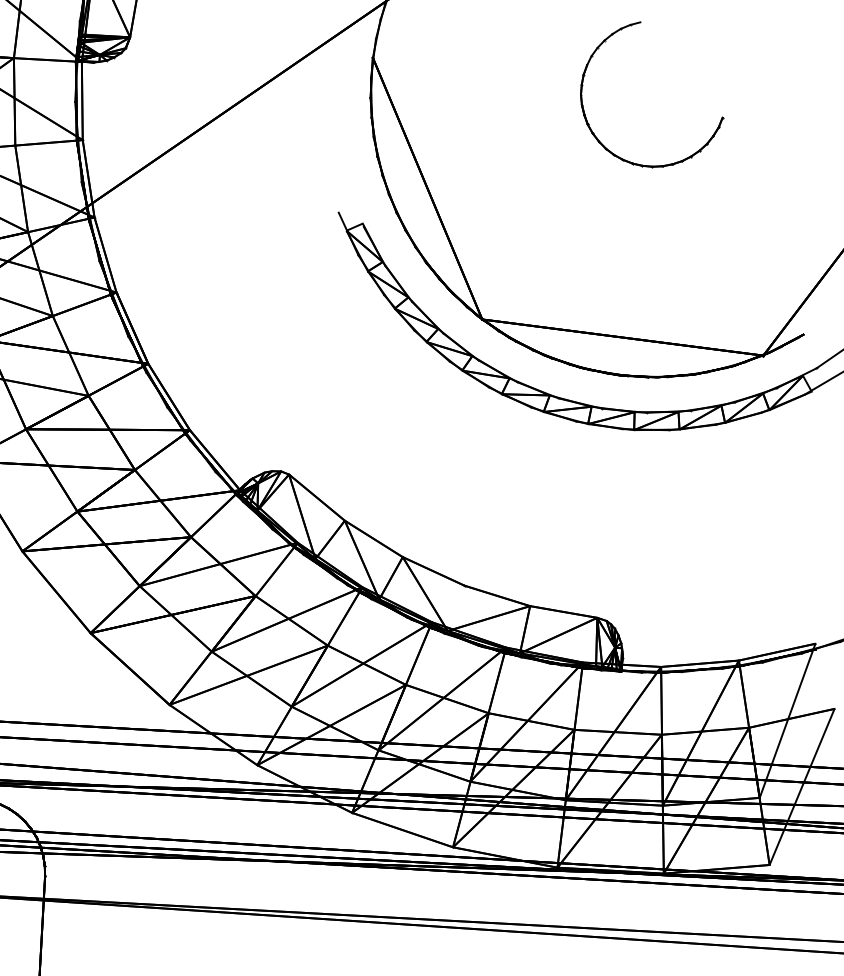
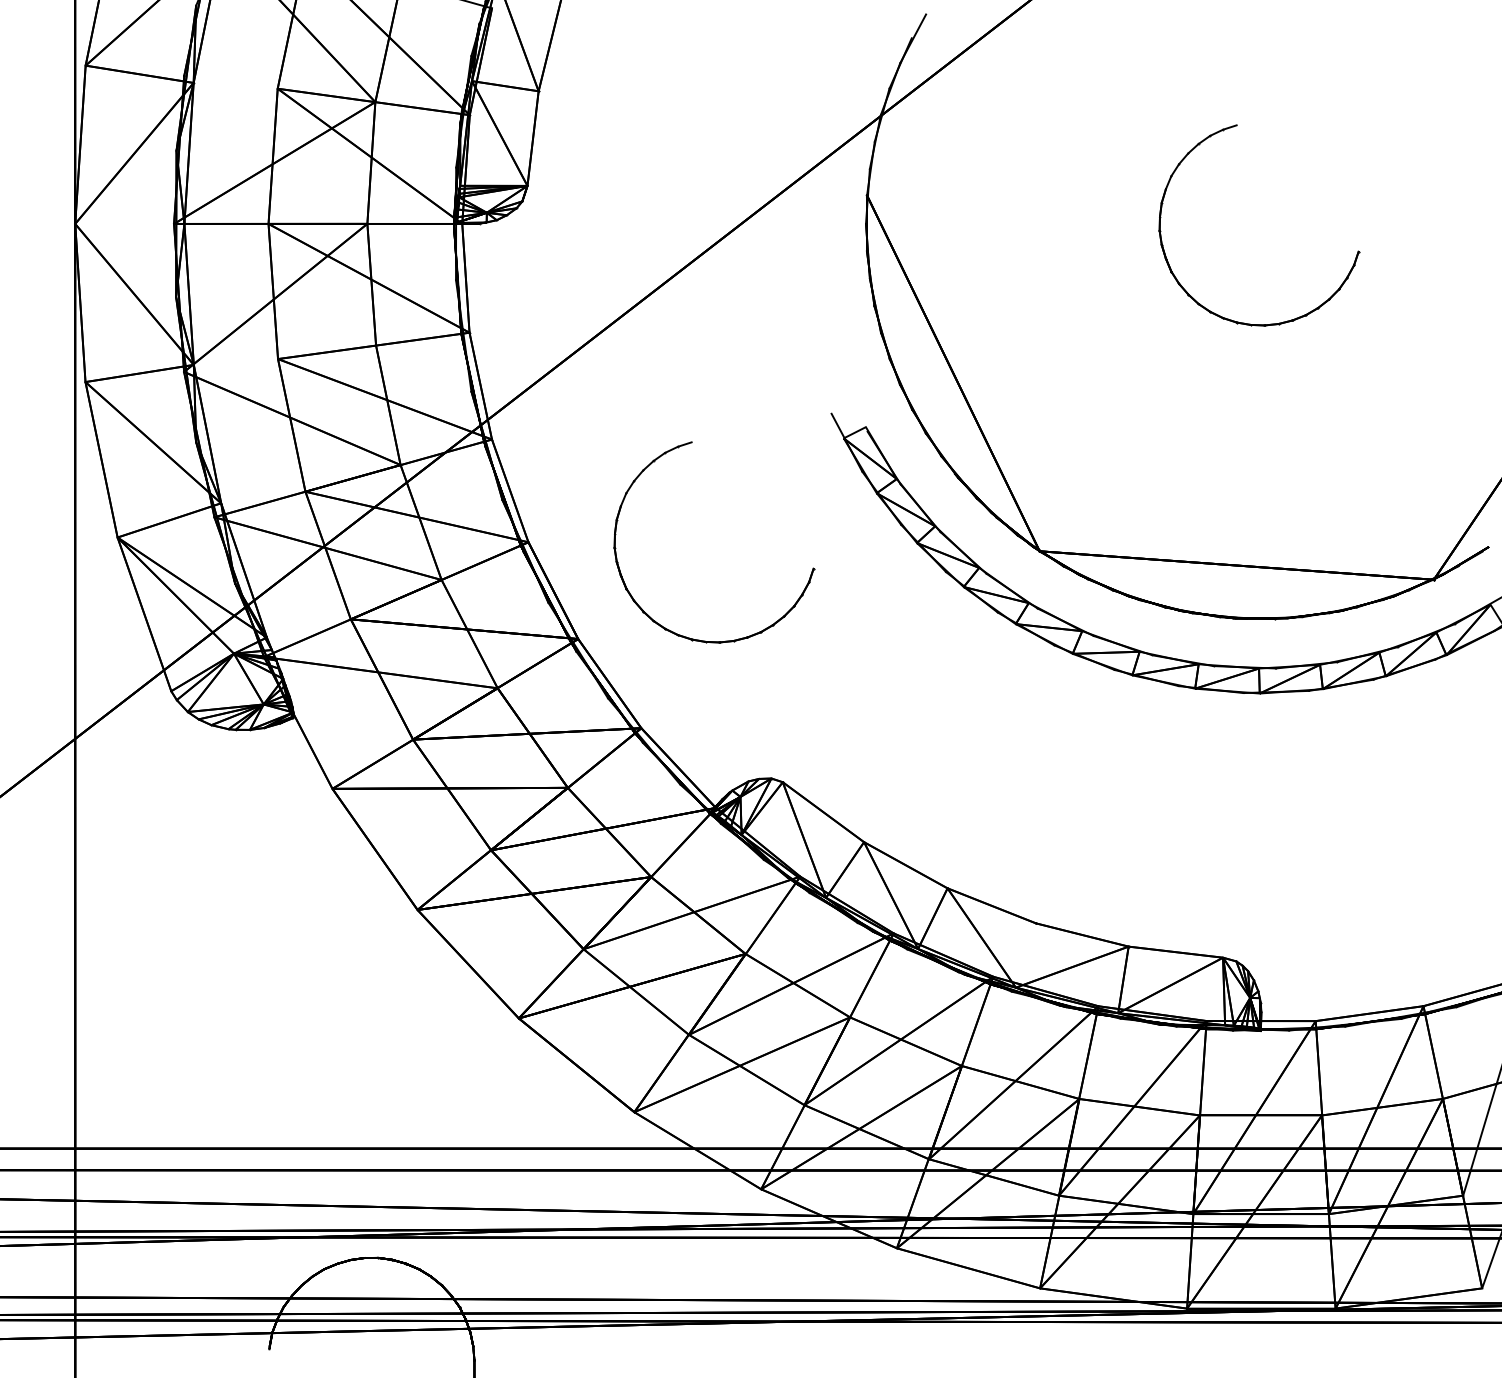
part: (198, 348) -> (647, 613), added

